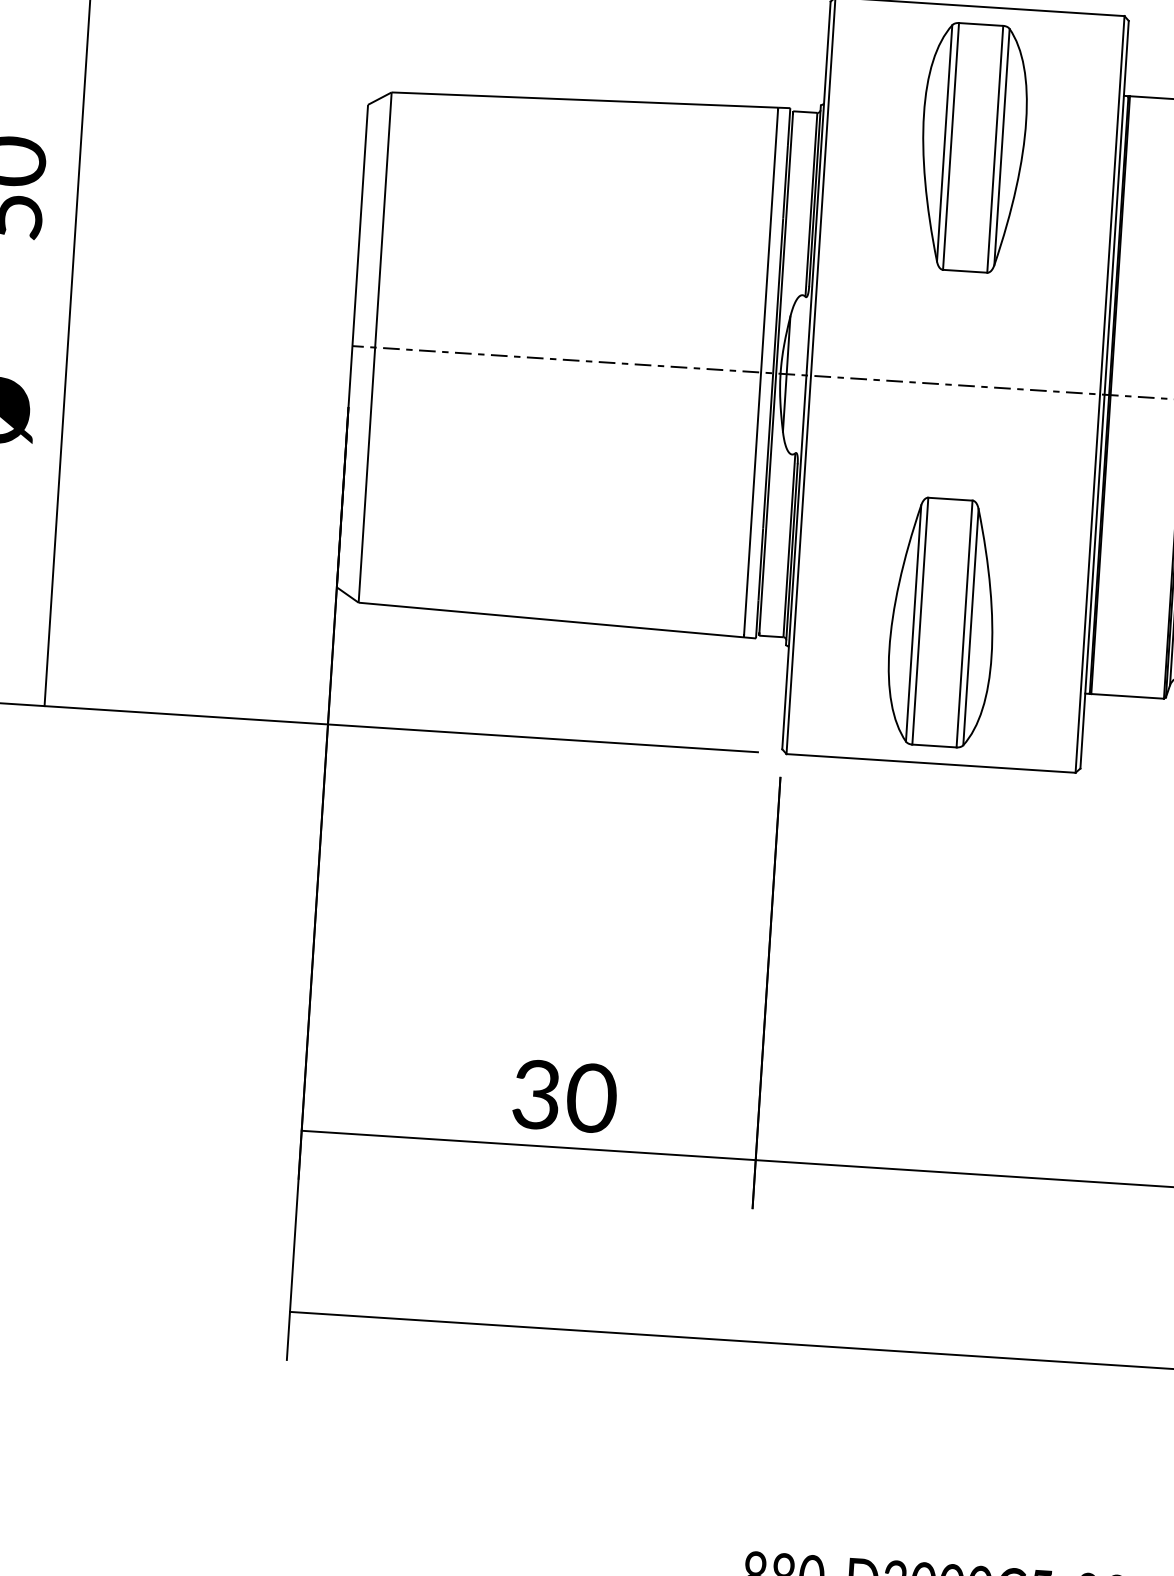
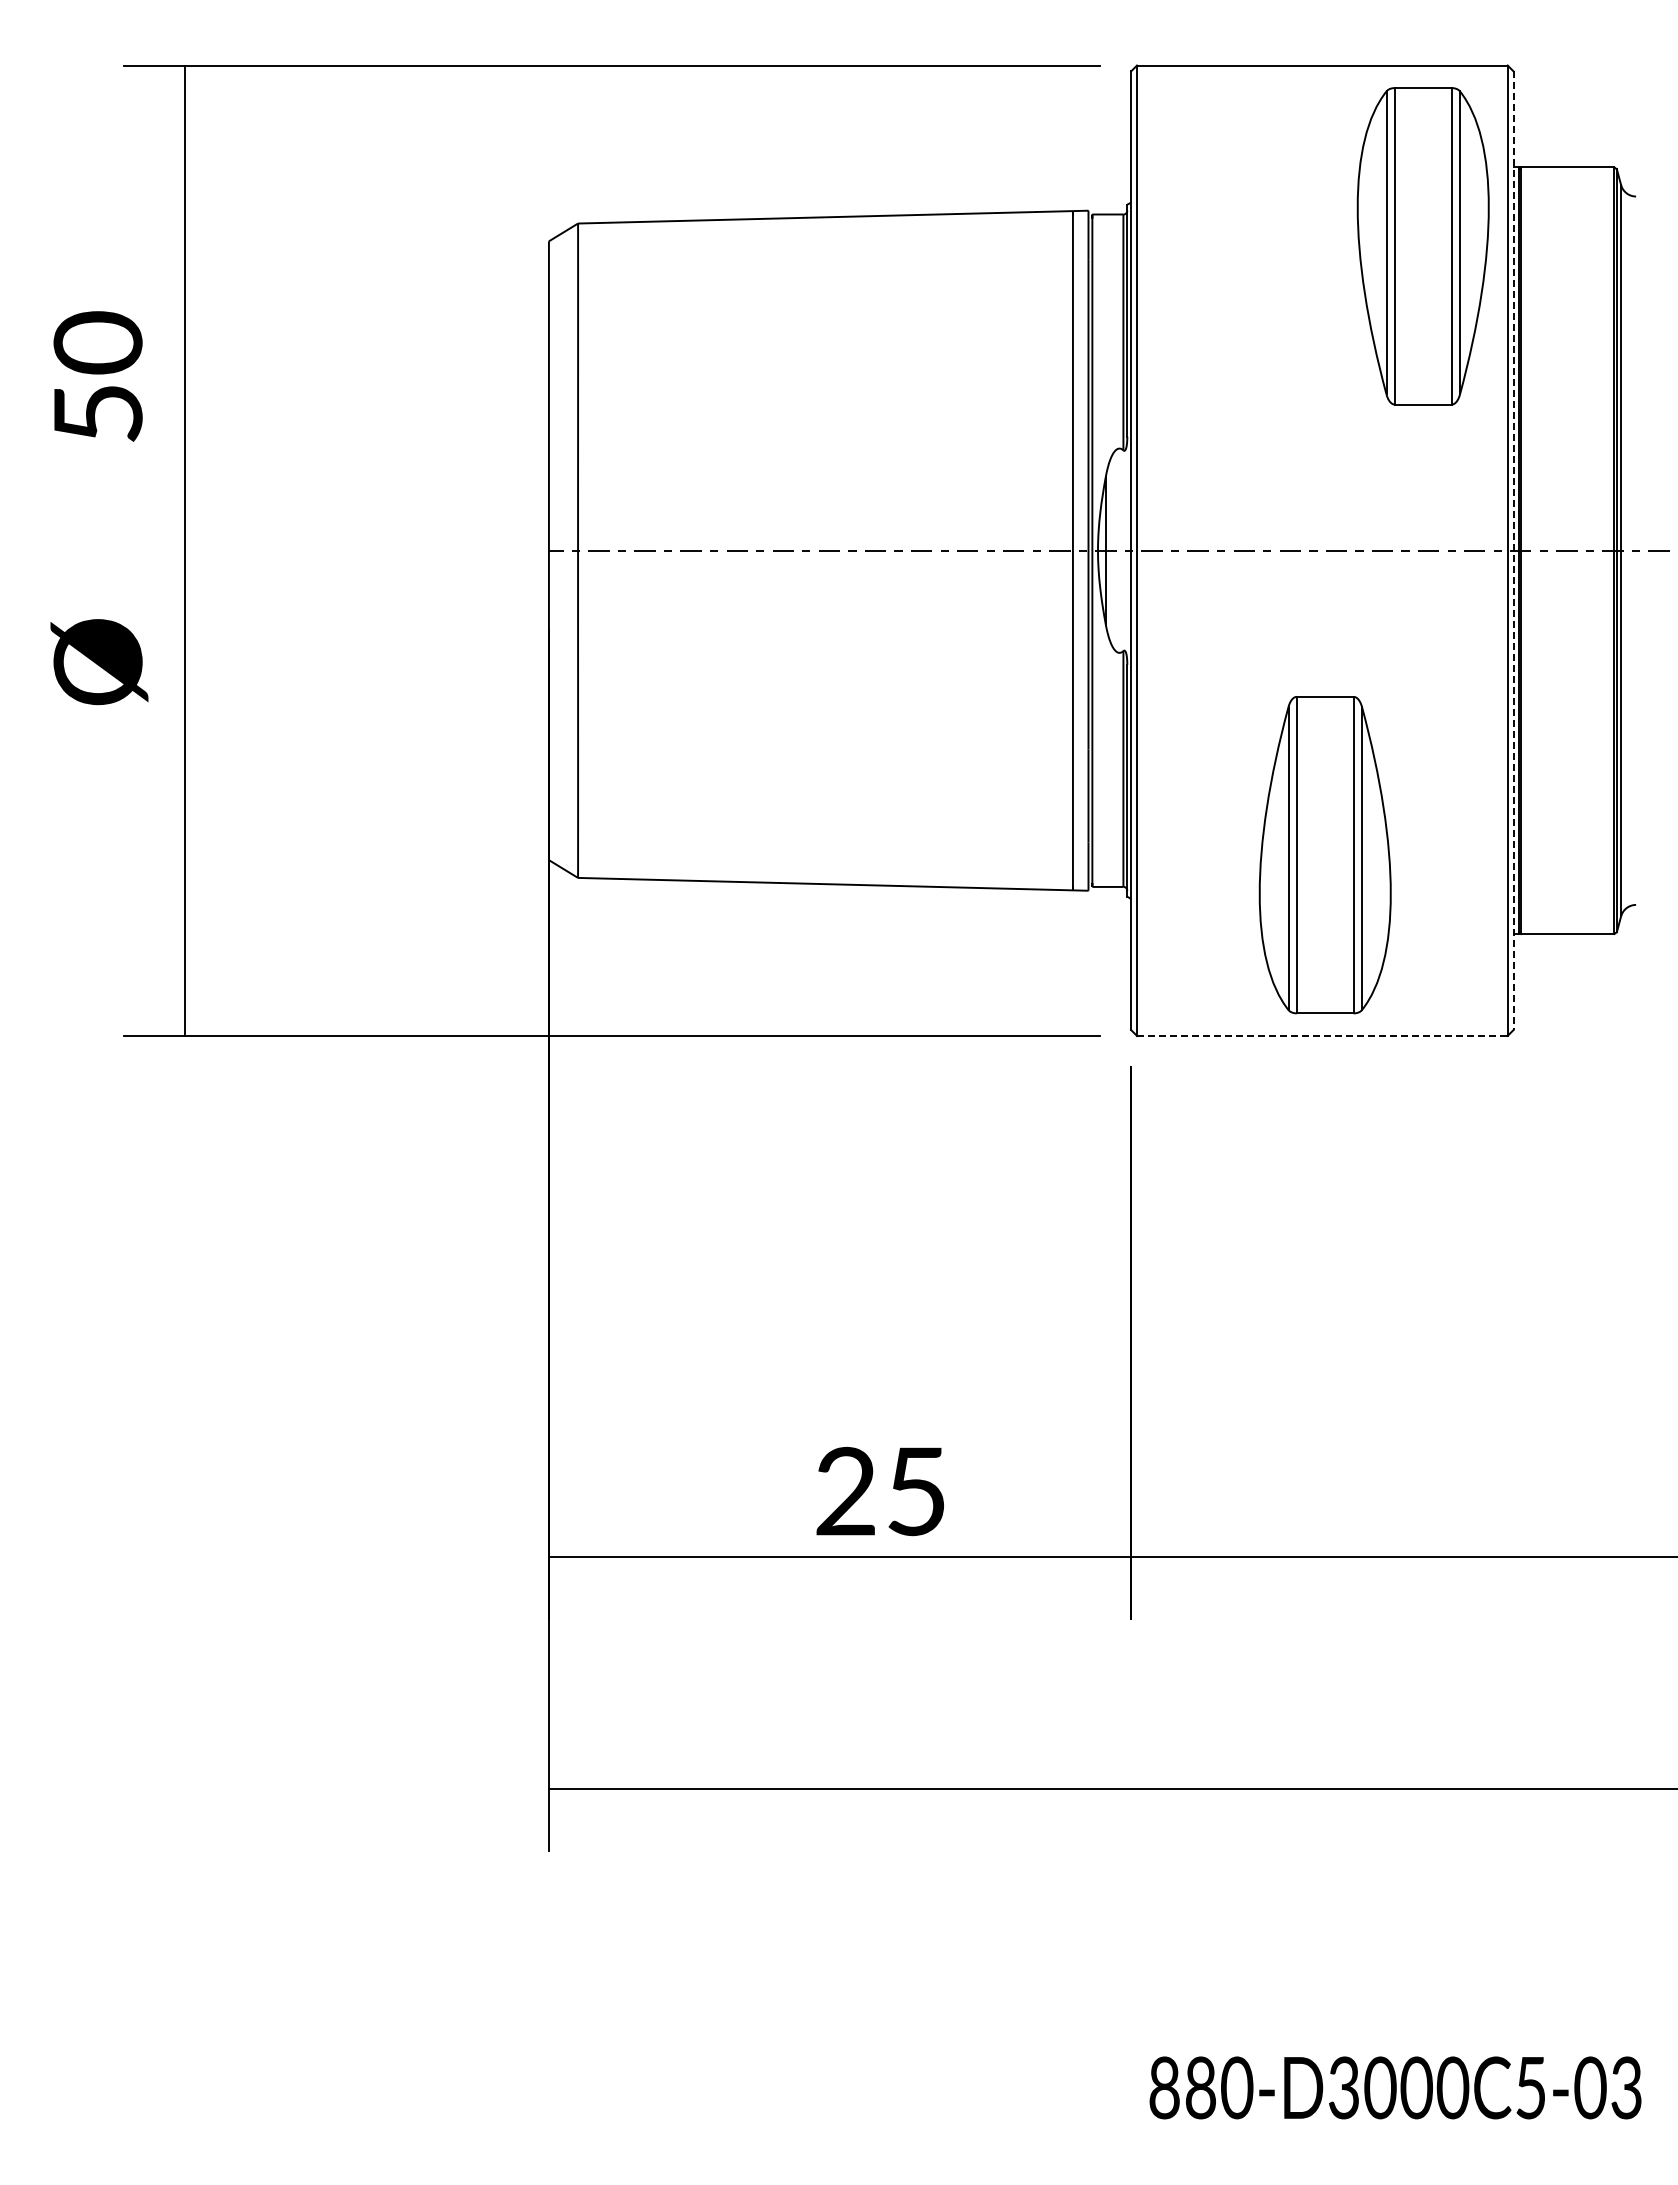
part: (972, 147) -> (1422, 246), moved
line: (1104, 395) -> (1513, 551), solid -> dashed
line: (931, 763) -> (1322, 1035), solid -> dashed
text: (565, 1096) -> (882, 1491), 30 -> 25

